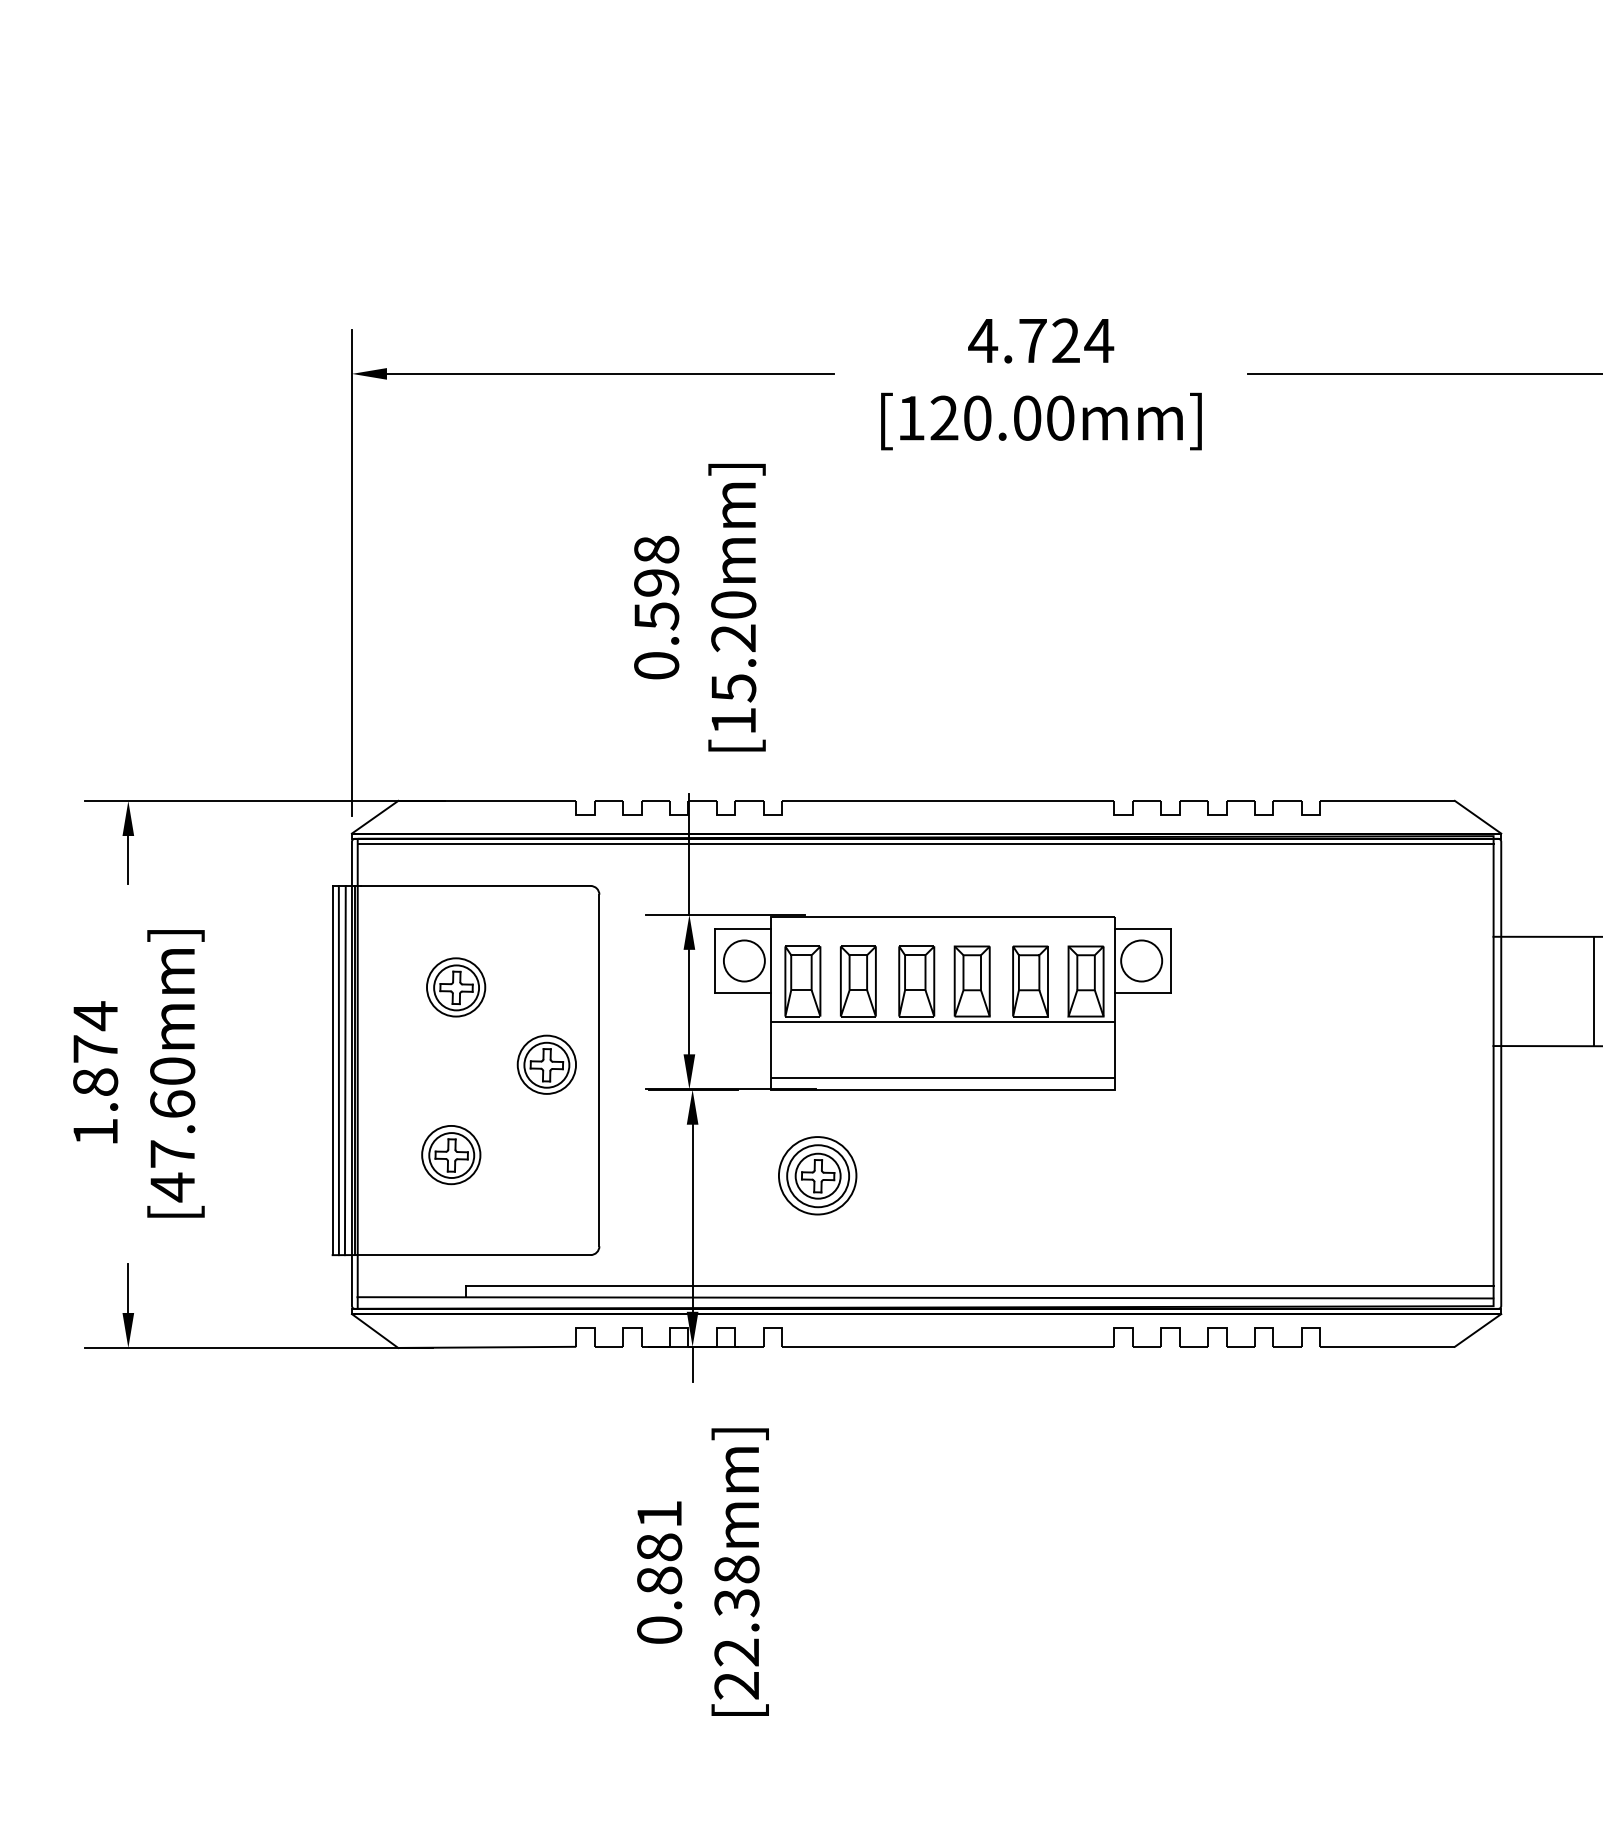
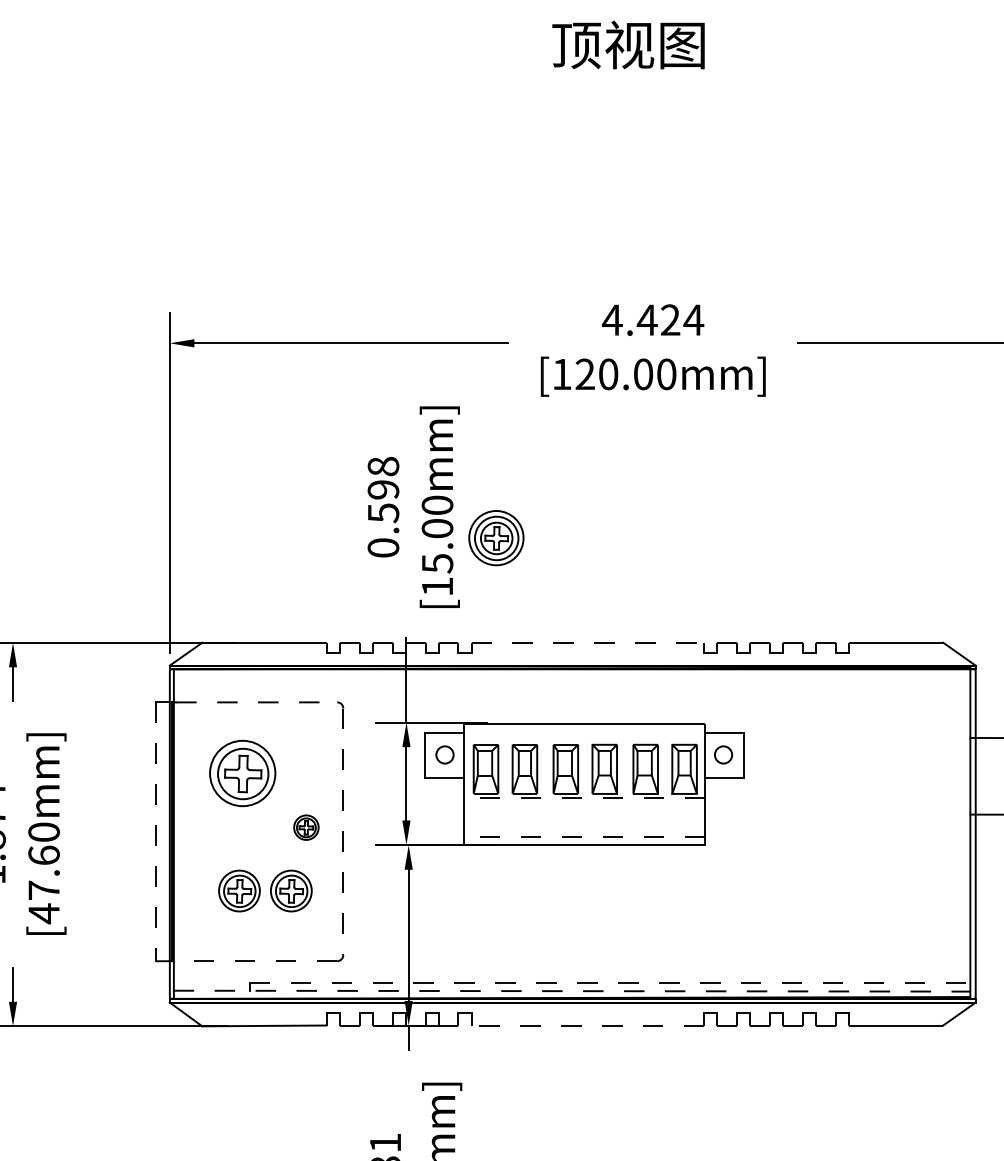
text: (1032, 340) -> (647, 319), 4.724 -> 4.424
text: (733, 638) -> (437, 528), [15.20mm] -> [15.00mm]
line: (948, 800) -> (588, 642), solid -> dashed
line: (925, 843) -> (572, 672), removed
line: (475, 885) -> (256, 702), solid -> dashed
circle: (743, 960) -> (444, 754), size x0.6
circle: (1141, 960) -> (723, 754), size x0.6
part: (456, 987) -> (243, 773), size x1.6
line: (942, 1022) -> (583, 798), solid -> dashed
part: (546, 1064) -> (306, 827), size x0.6
line: (332, 1070) -> (156, 831), solid -> dashed
line: (338, 1070) -> (160, 831), removed
line: (344, 1070) -> (164, 831), removed
line: (599, 1070) -> (343, 831), solid -> dashed
line: (942, 1077) -> (583, 836), solid -> dashed
part: (525, 1155) -> (291, 891), added
part: (817, 1175) -> (496, 537), moved
line: (472, 1255) -> (254, 961), solid -> dashed
line: (979, 1285) -> (609, 982), solid -> dashed
line: (925, 1297) -> (572, 990), solid -> dashed
line: (947, 1346) -> (587, 1025), solid -> dashed

